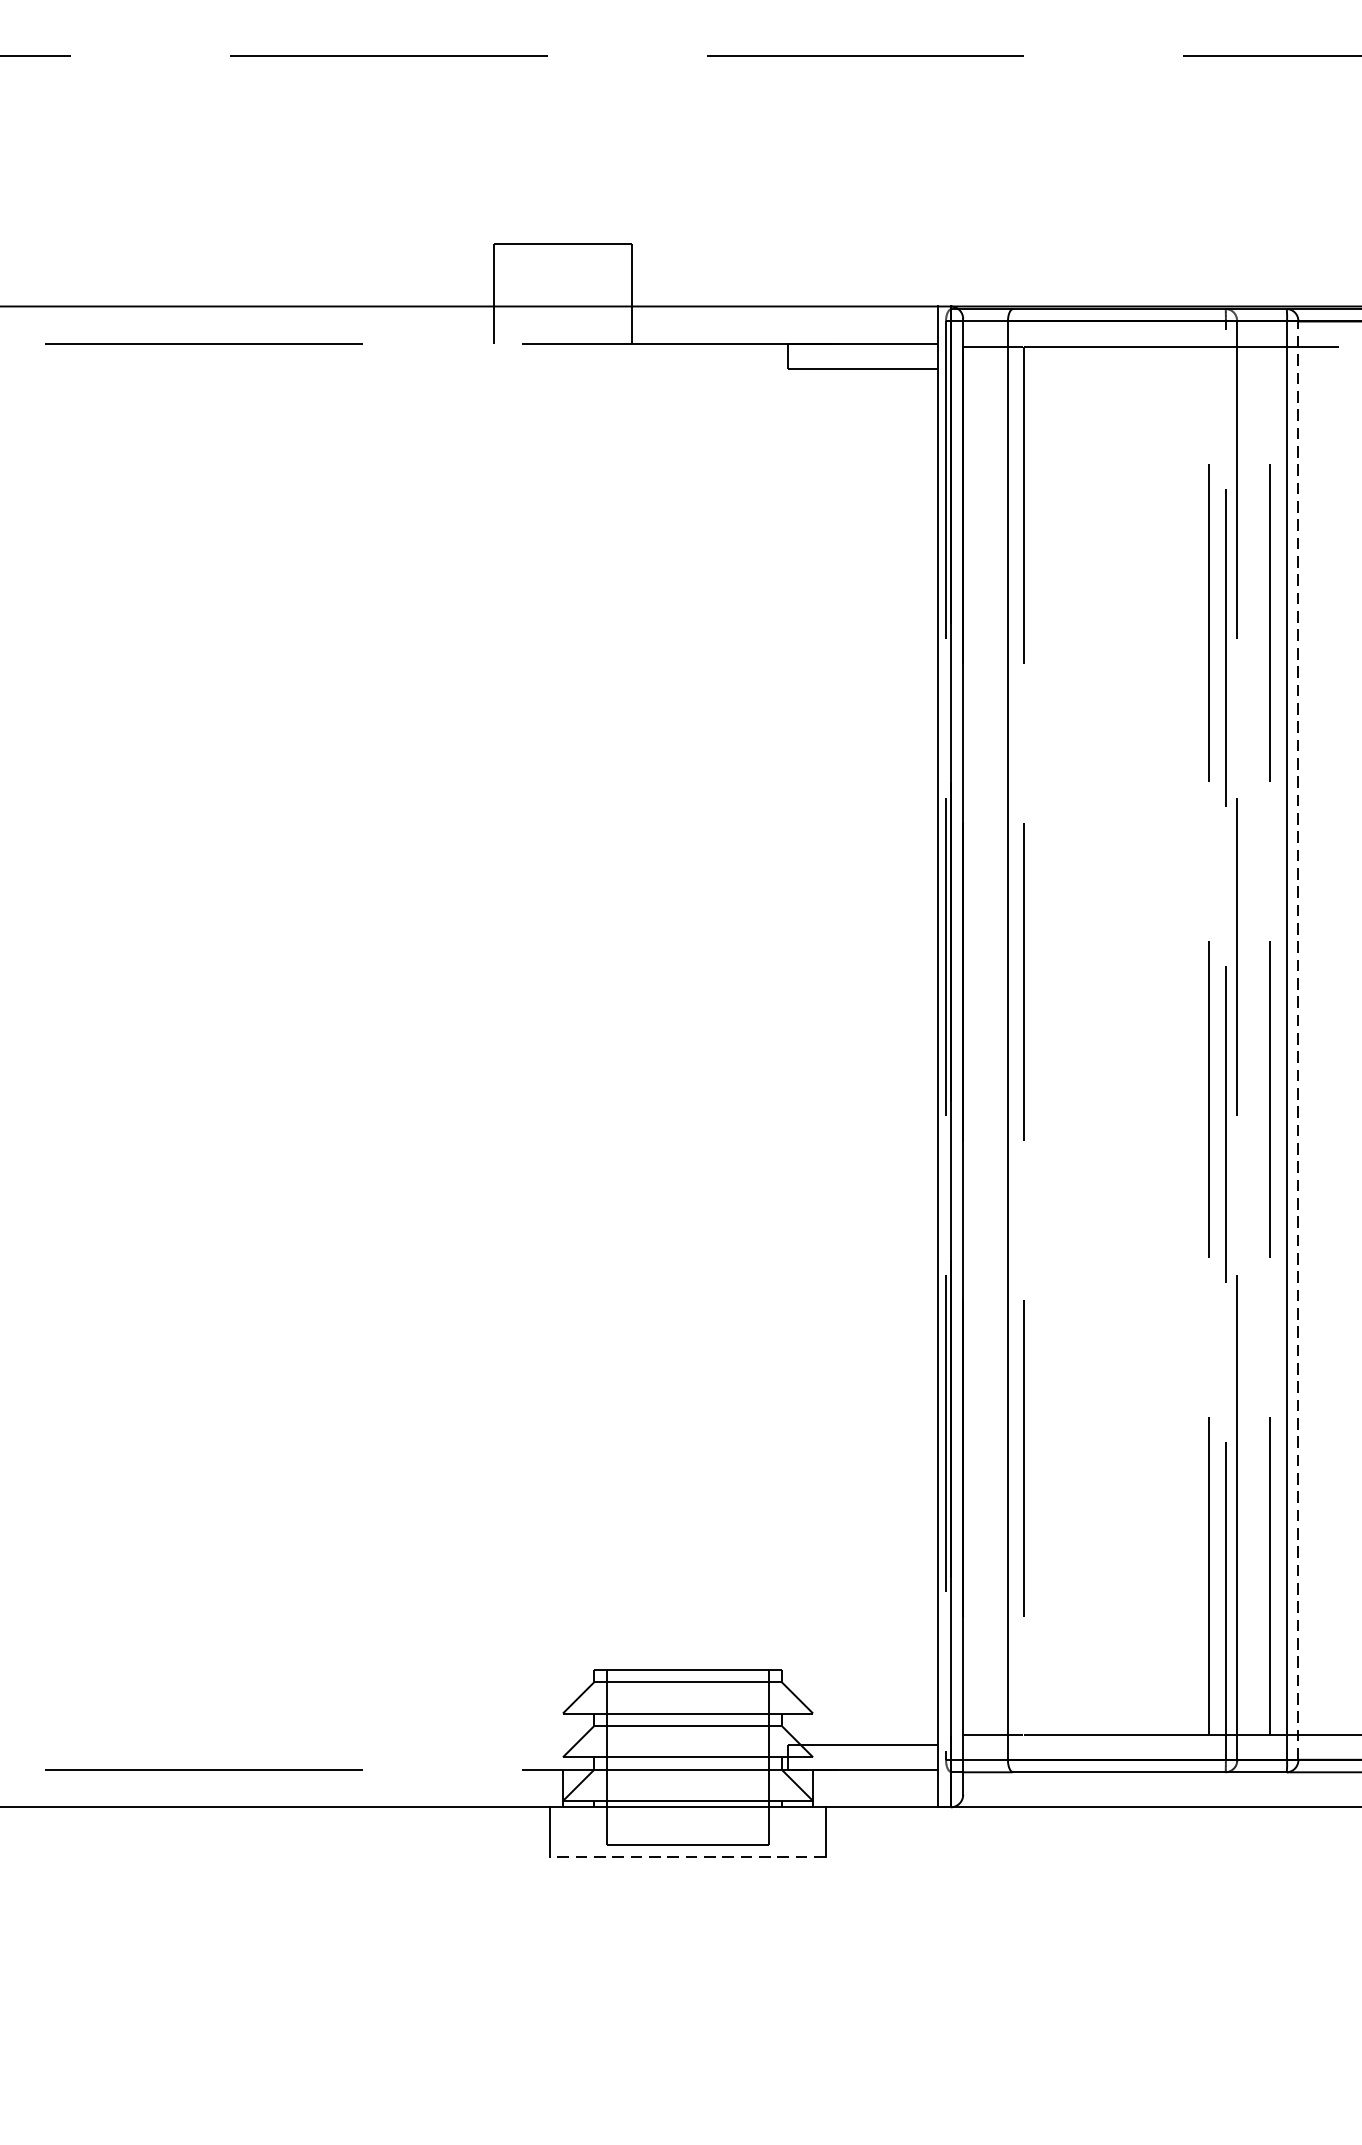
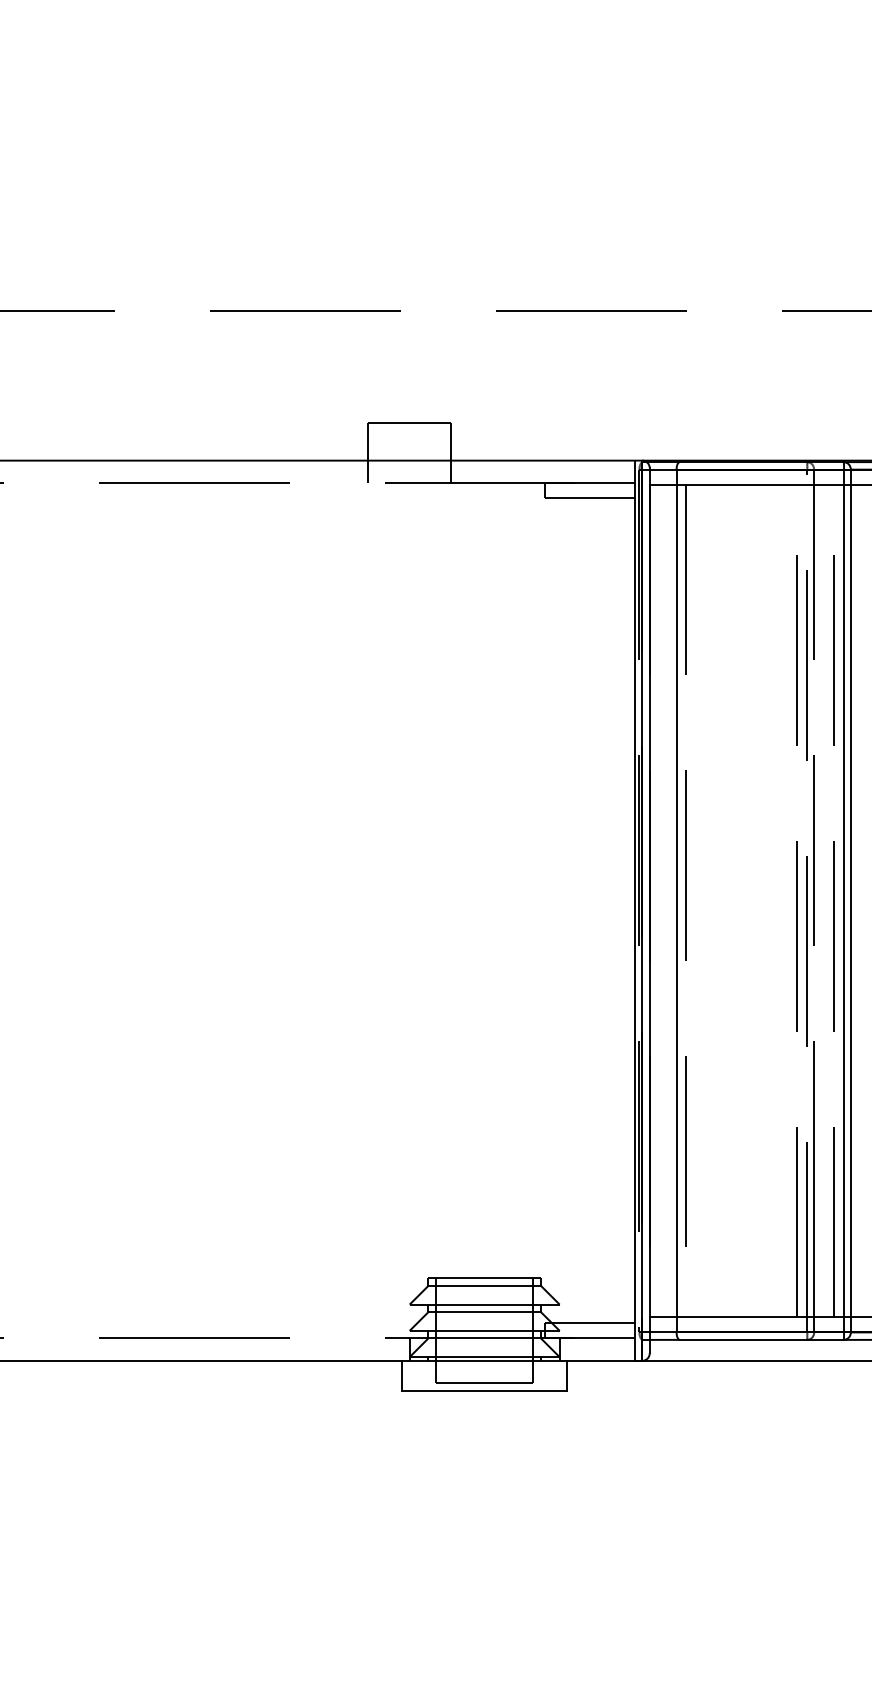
line: (1297, 1039) -> (850, 900), dashed -> solid
line: (687, 1856) -> (484, 1390), dashed -> solid

